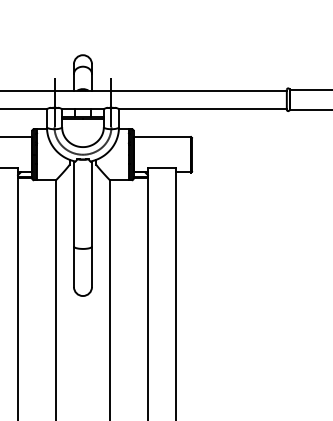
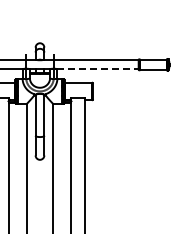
line: (201, 109) -> (97, 69), solid -> dashed

